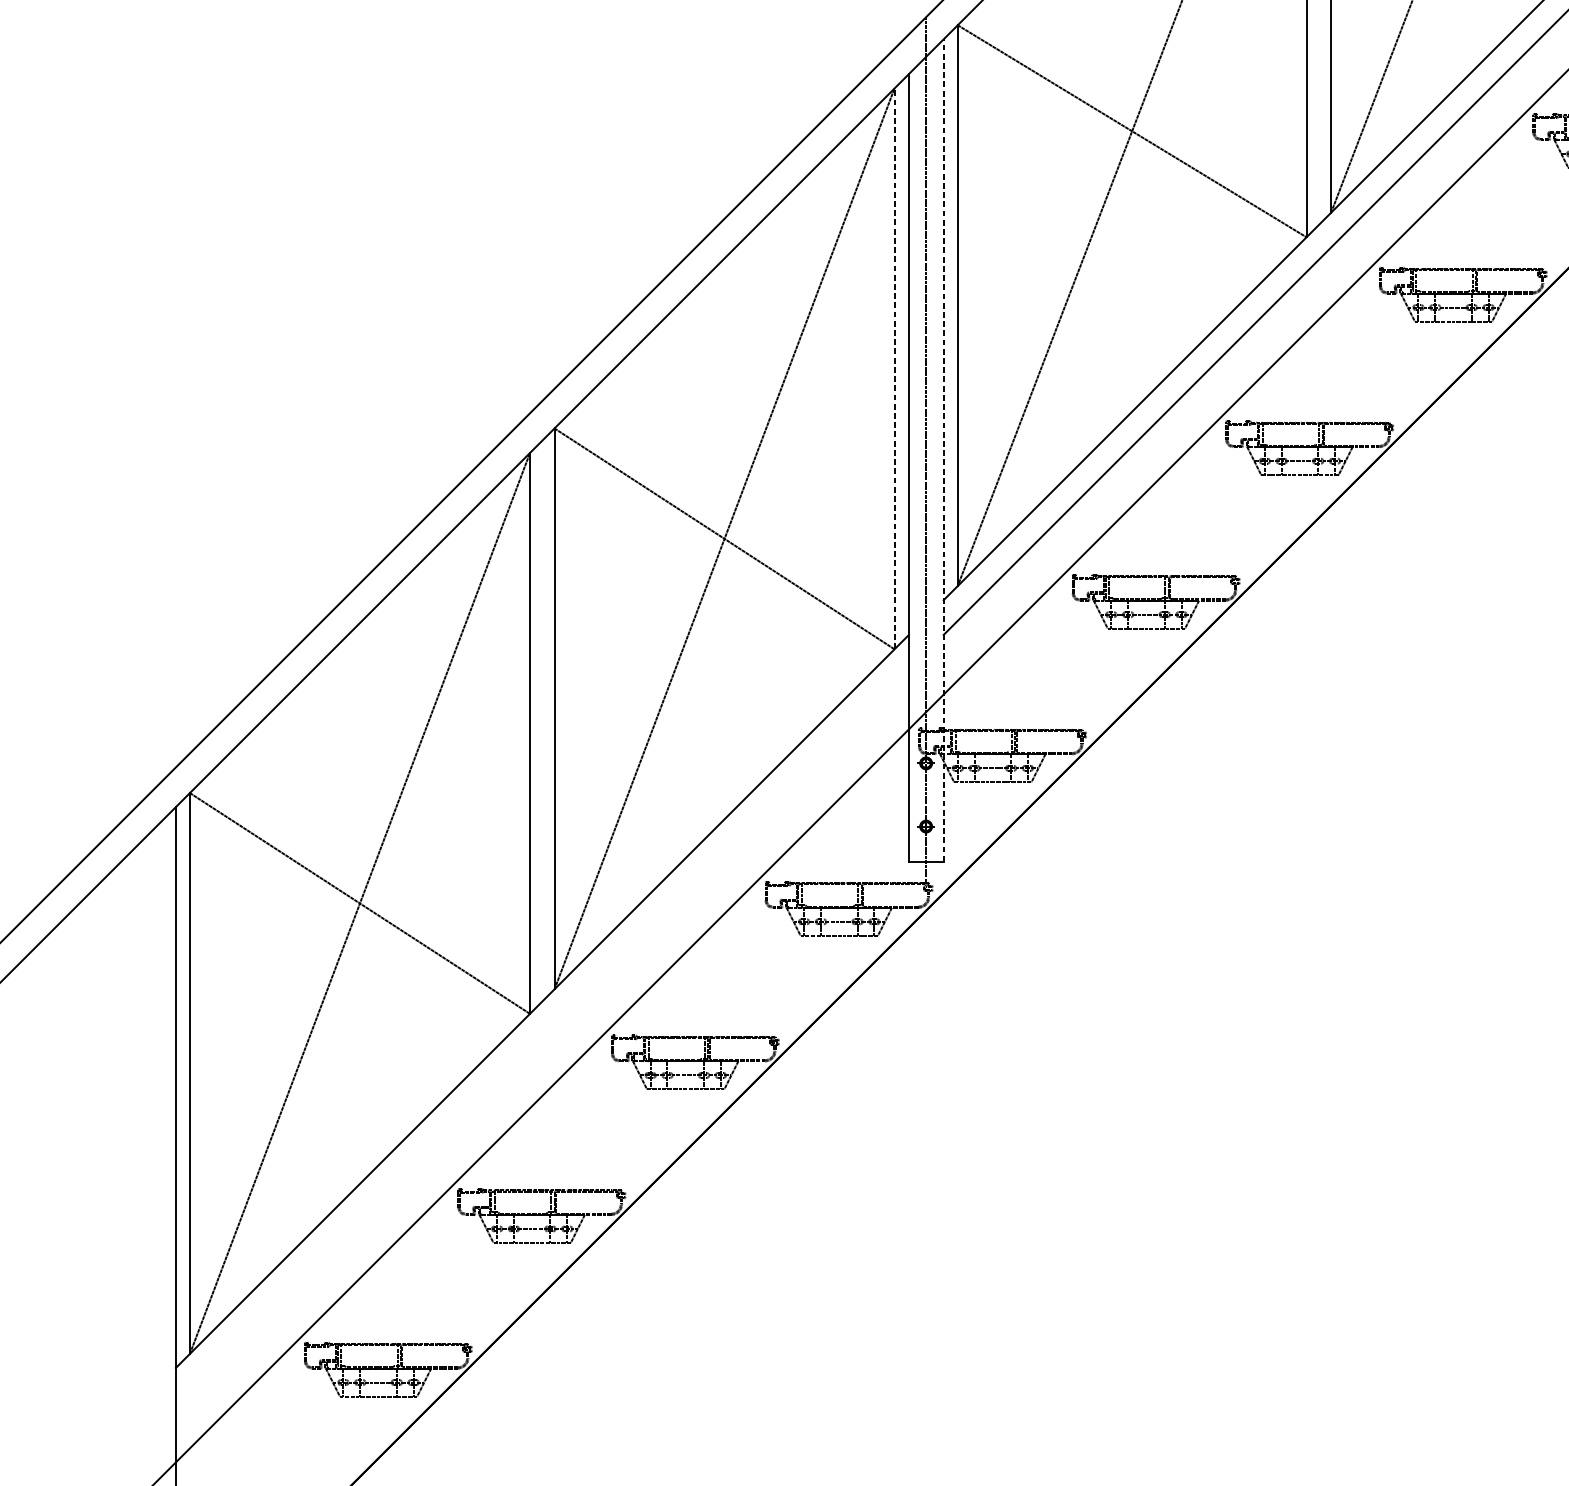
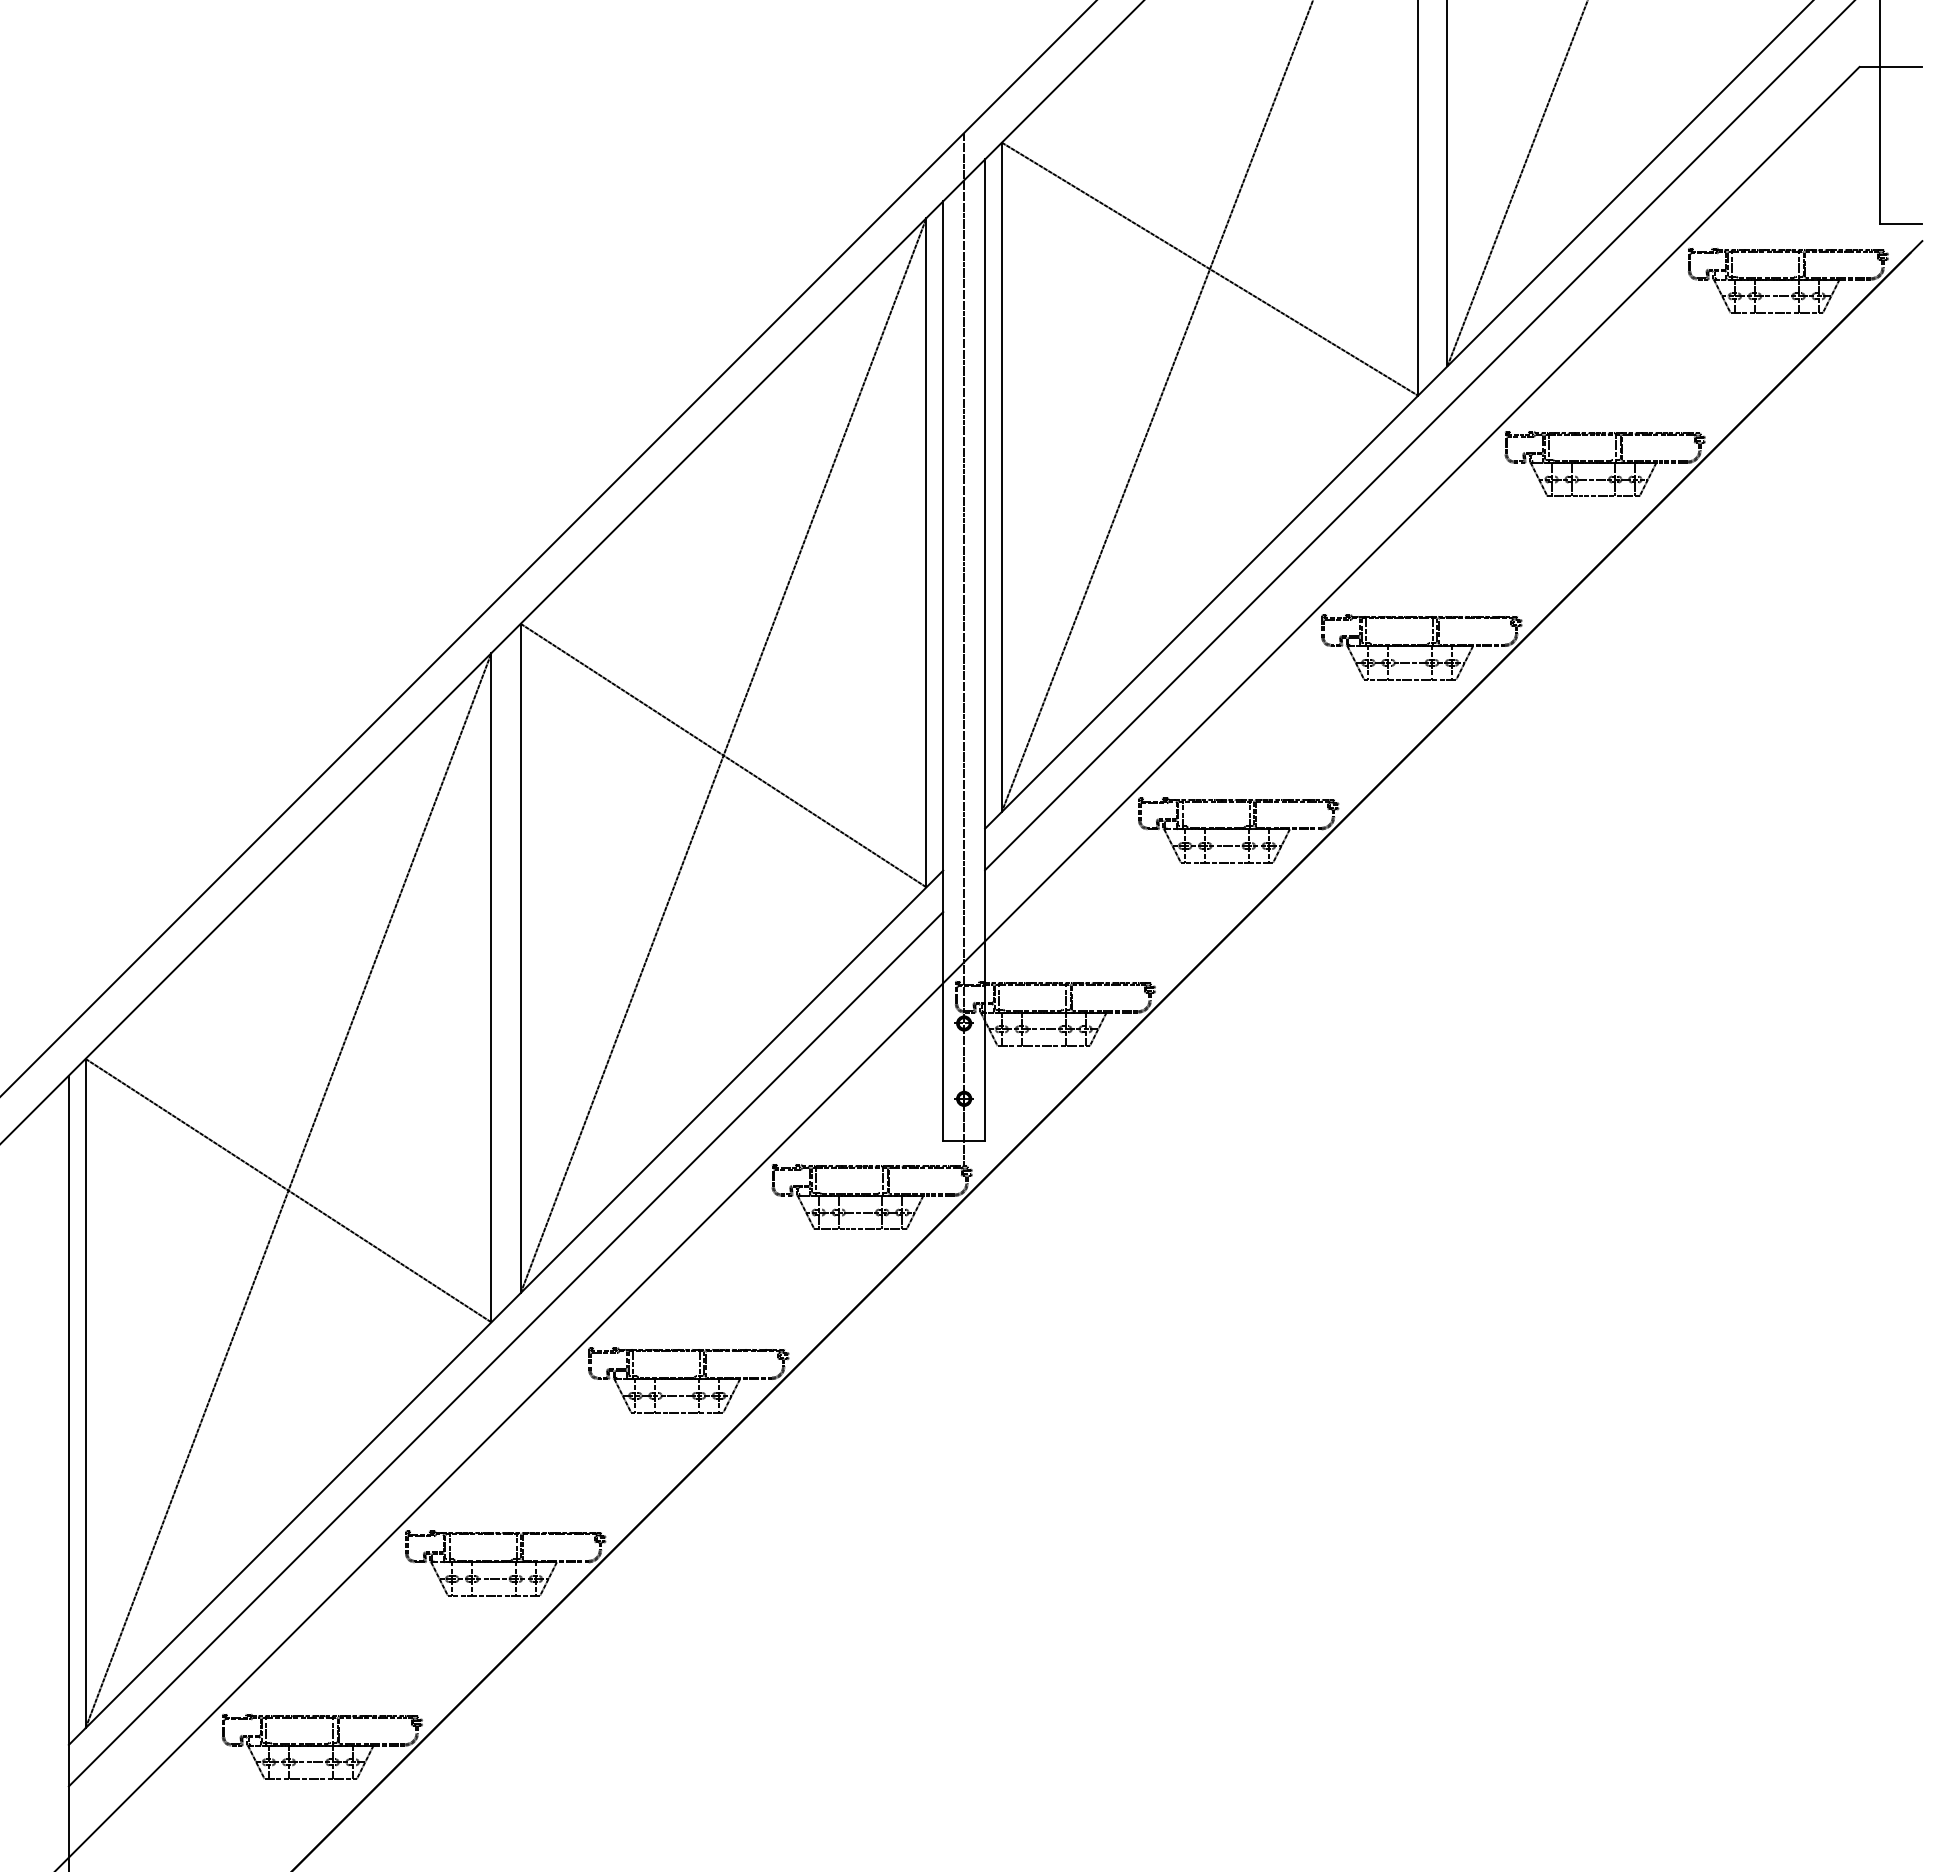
line: (894, 368) -> (926, 552), dashed -> solid
line: (944, 450) -> (985, 650), dashed -> solid
line: (541, 1036) -> (505, 1349), added

